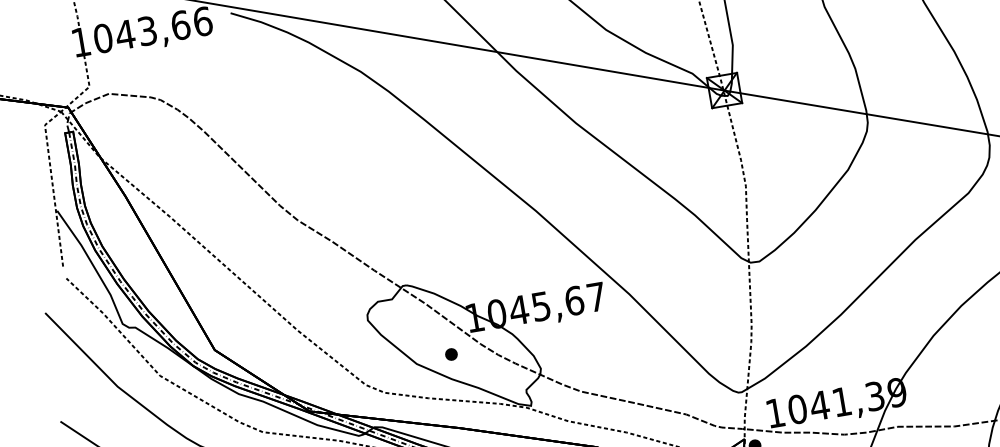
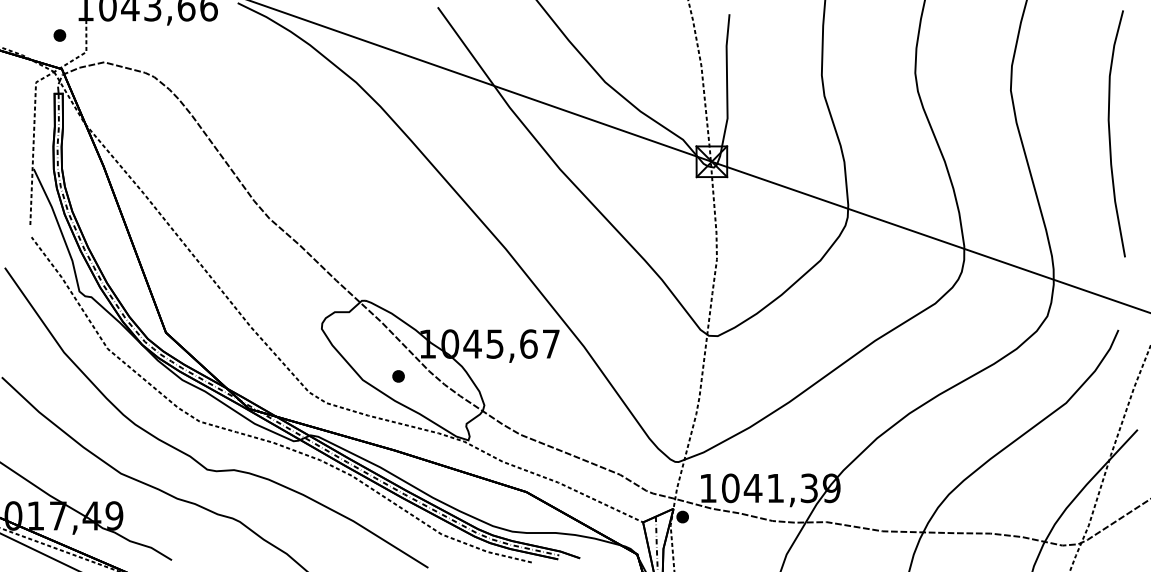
part: (60, 74) -> (59, 35), added

